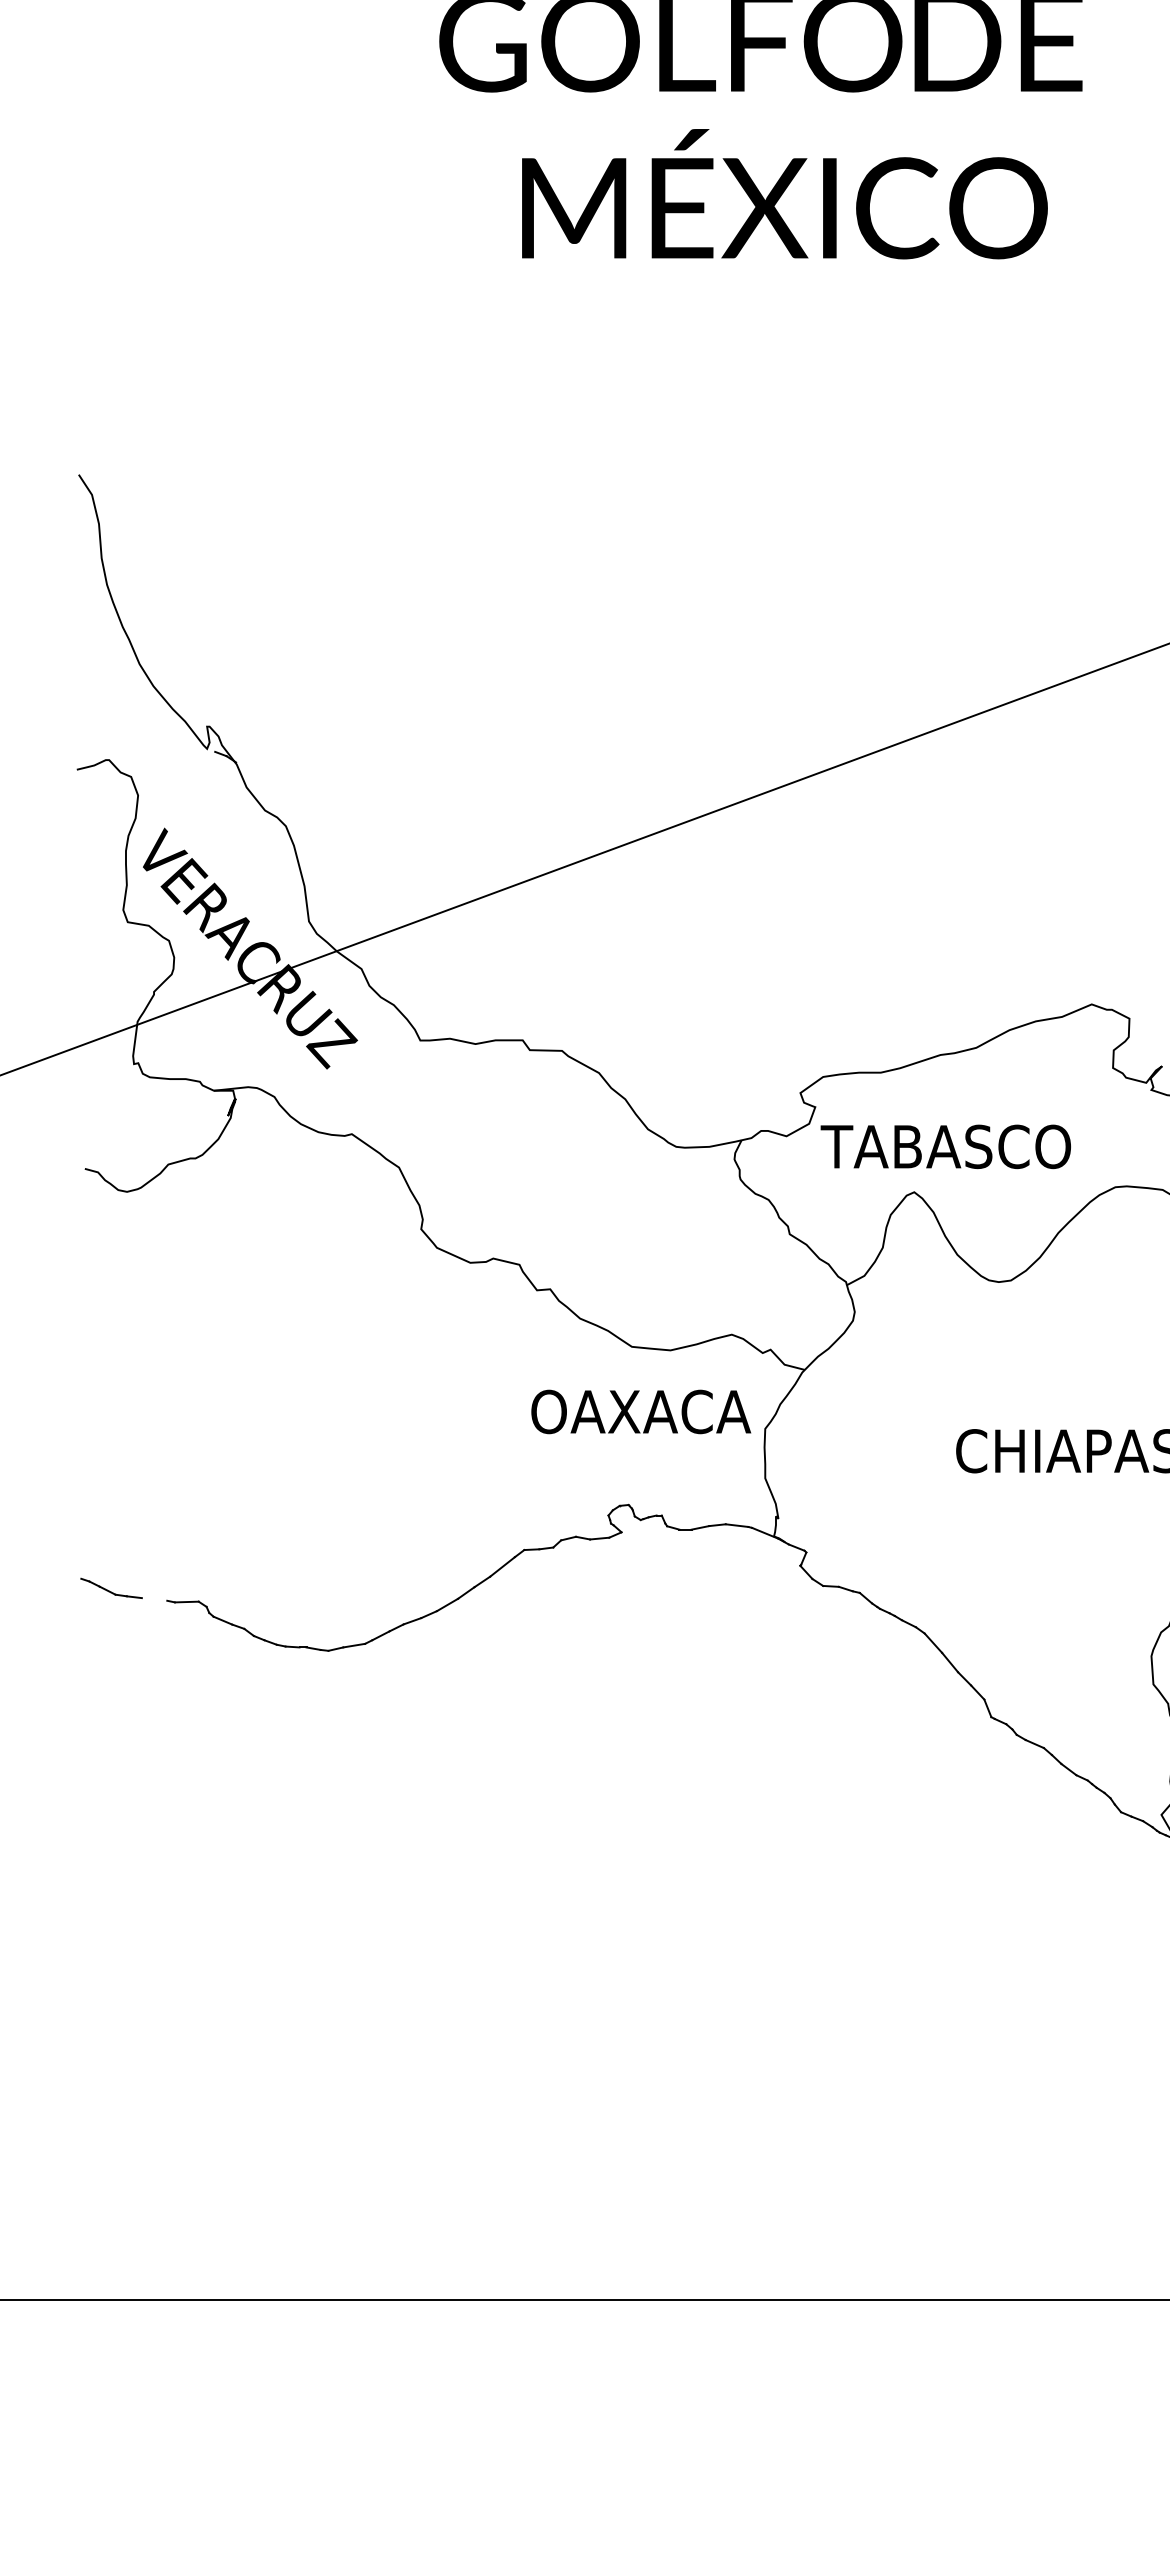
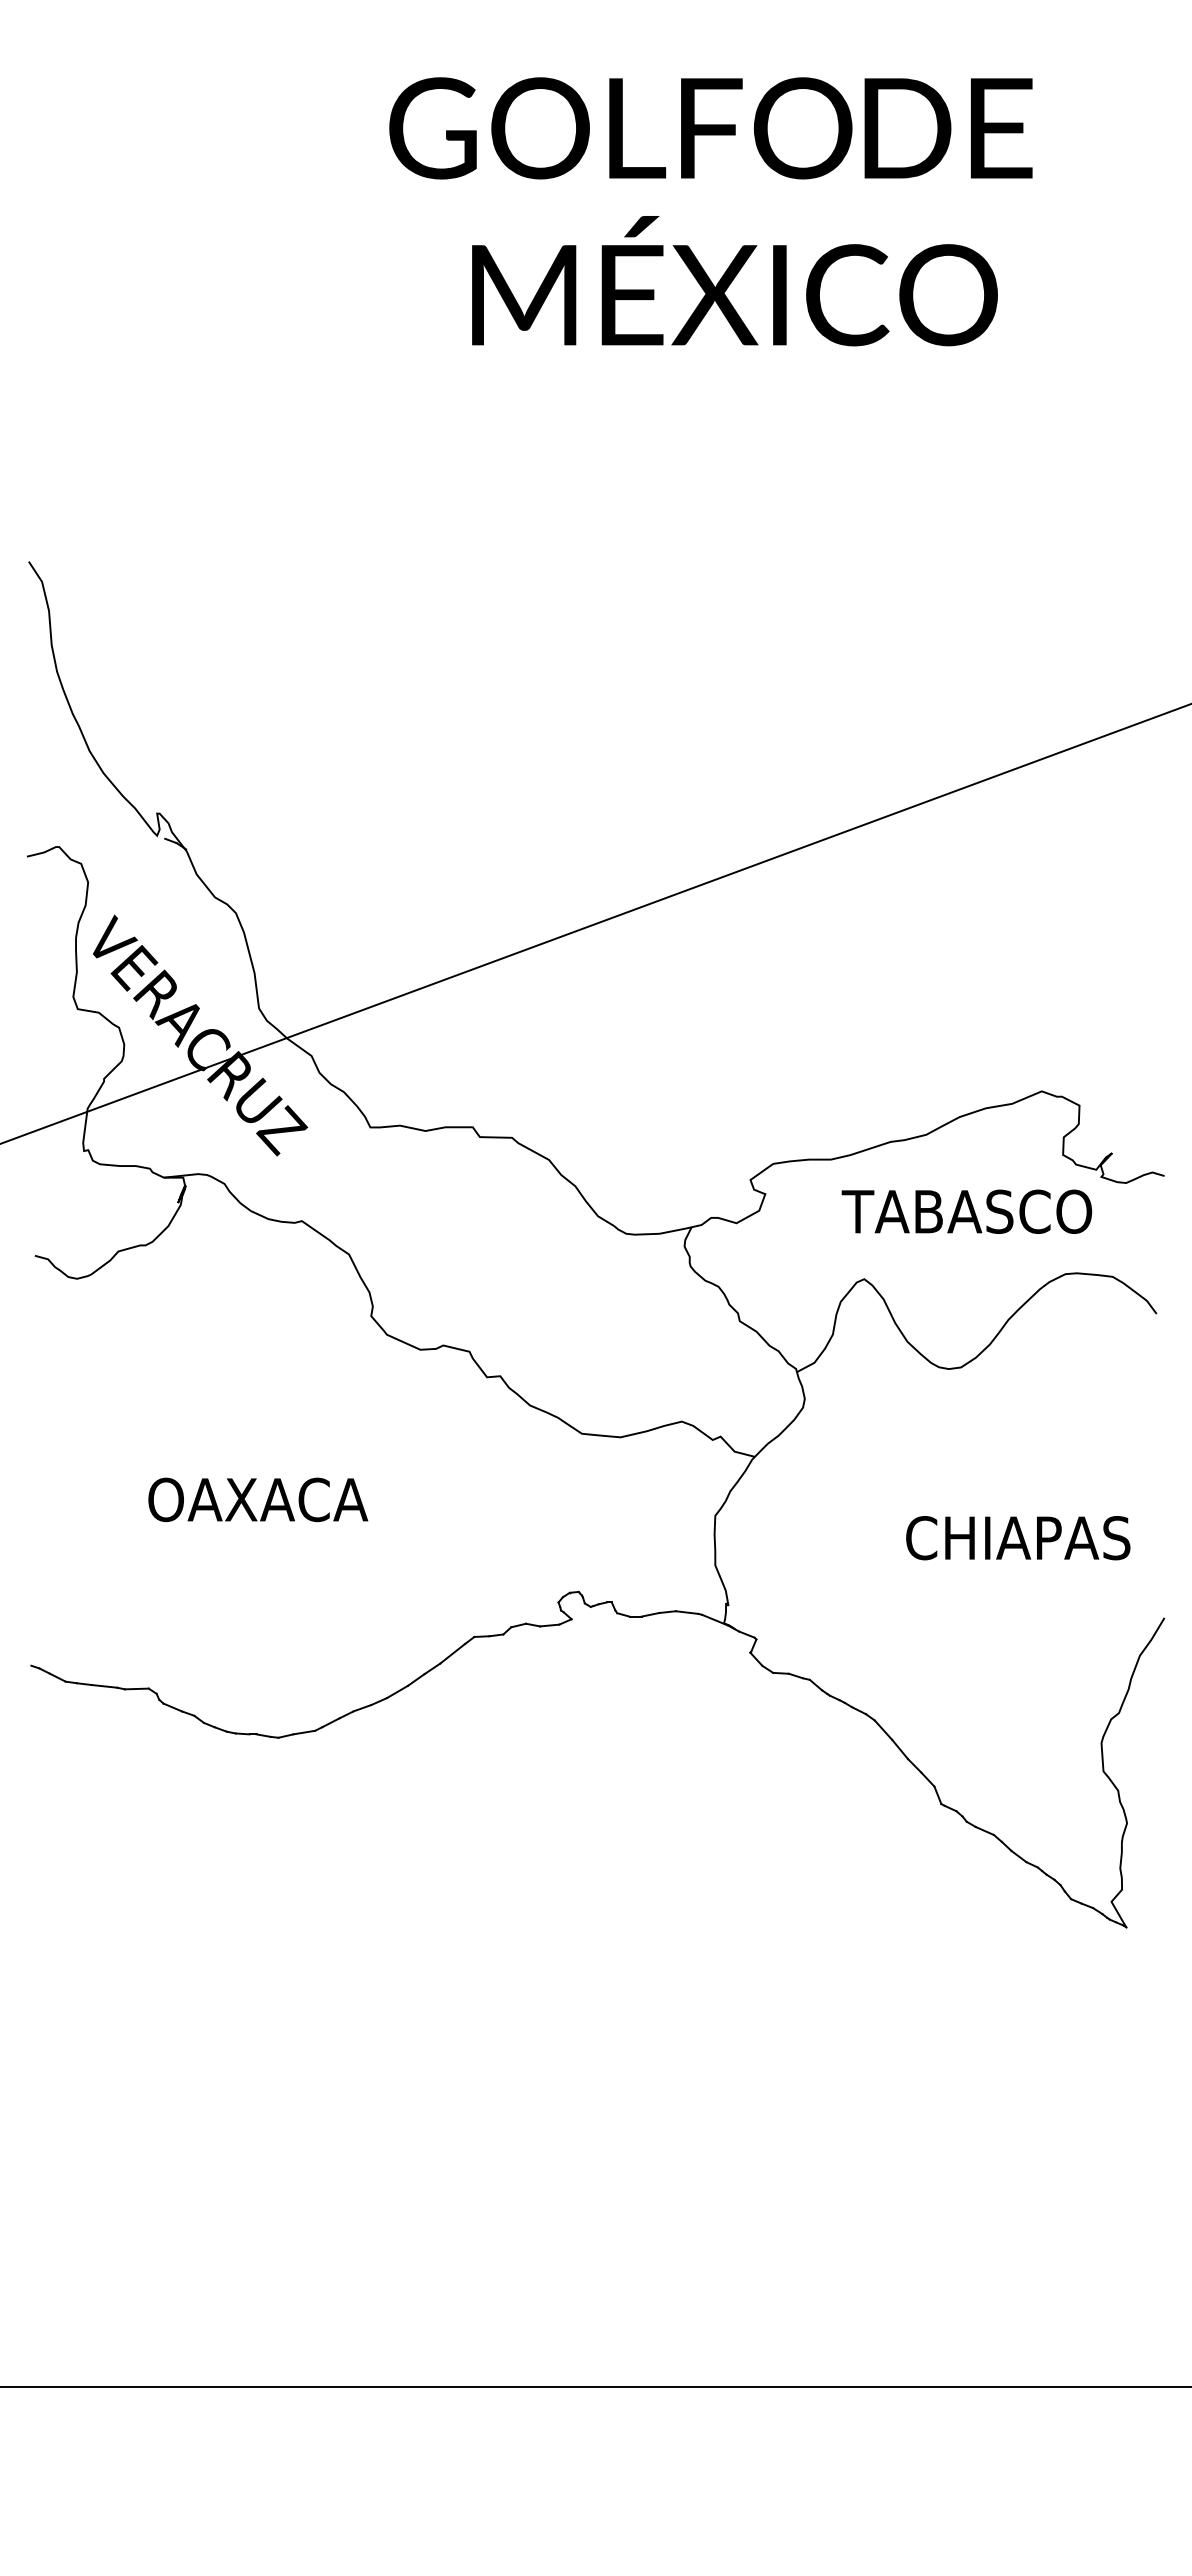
text: (945, 1146) -> (966, 1211), moved
text: (641, 1411) -> (258, 1499), moved
line: (154, 1599) -> (104, 1686), added

